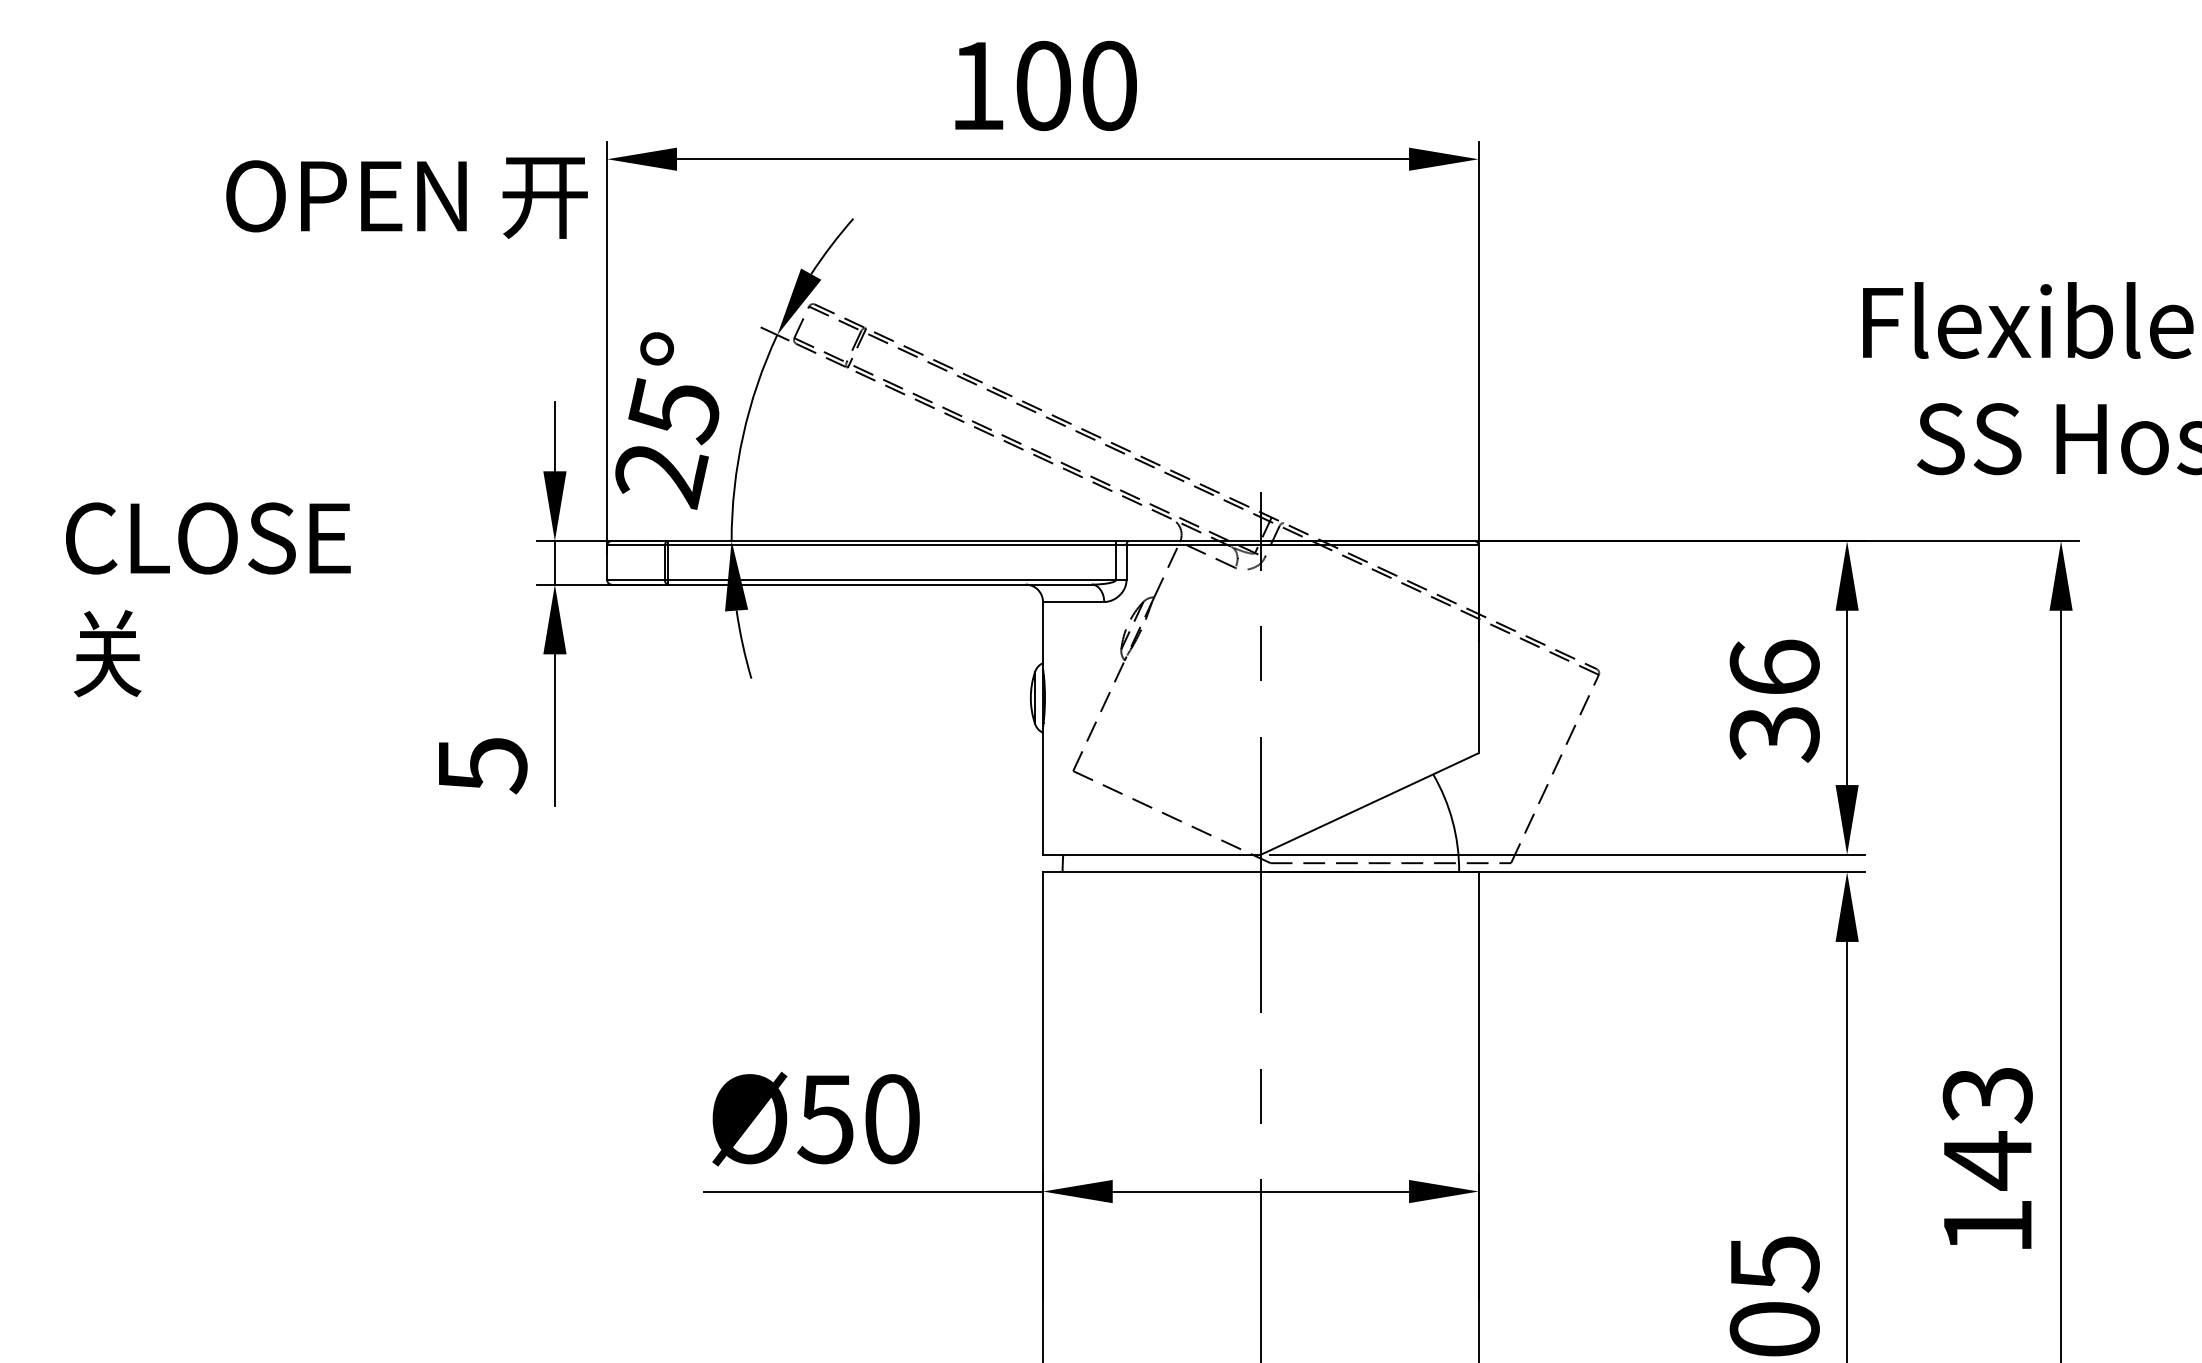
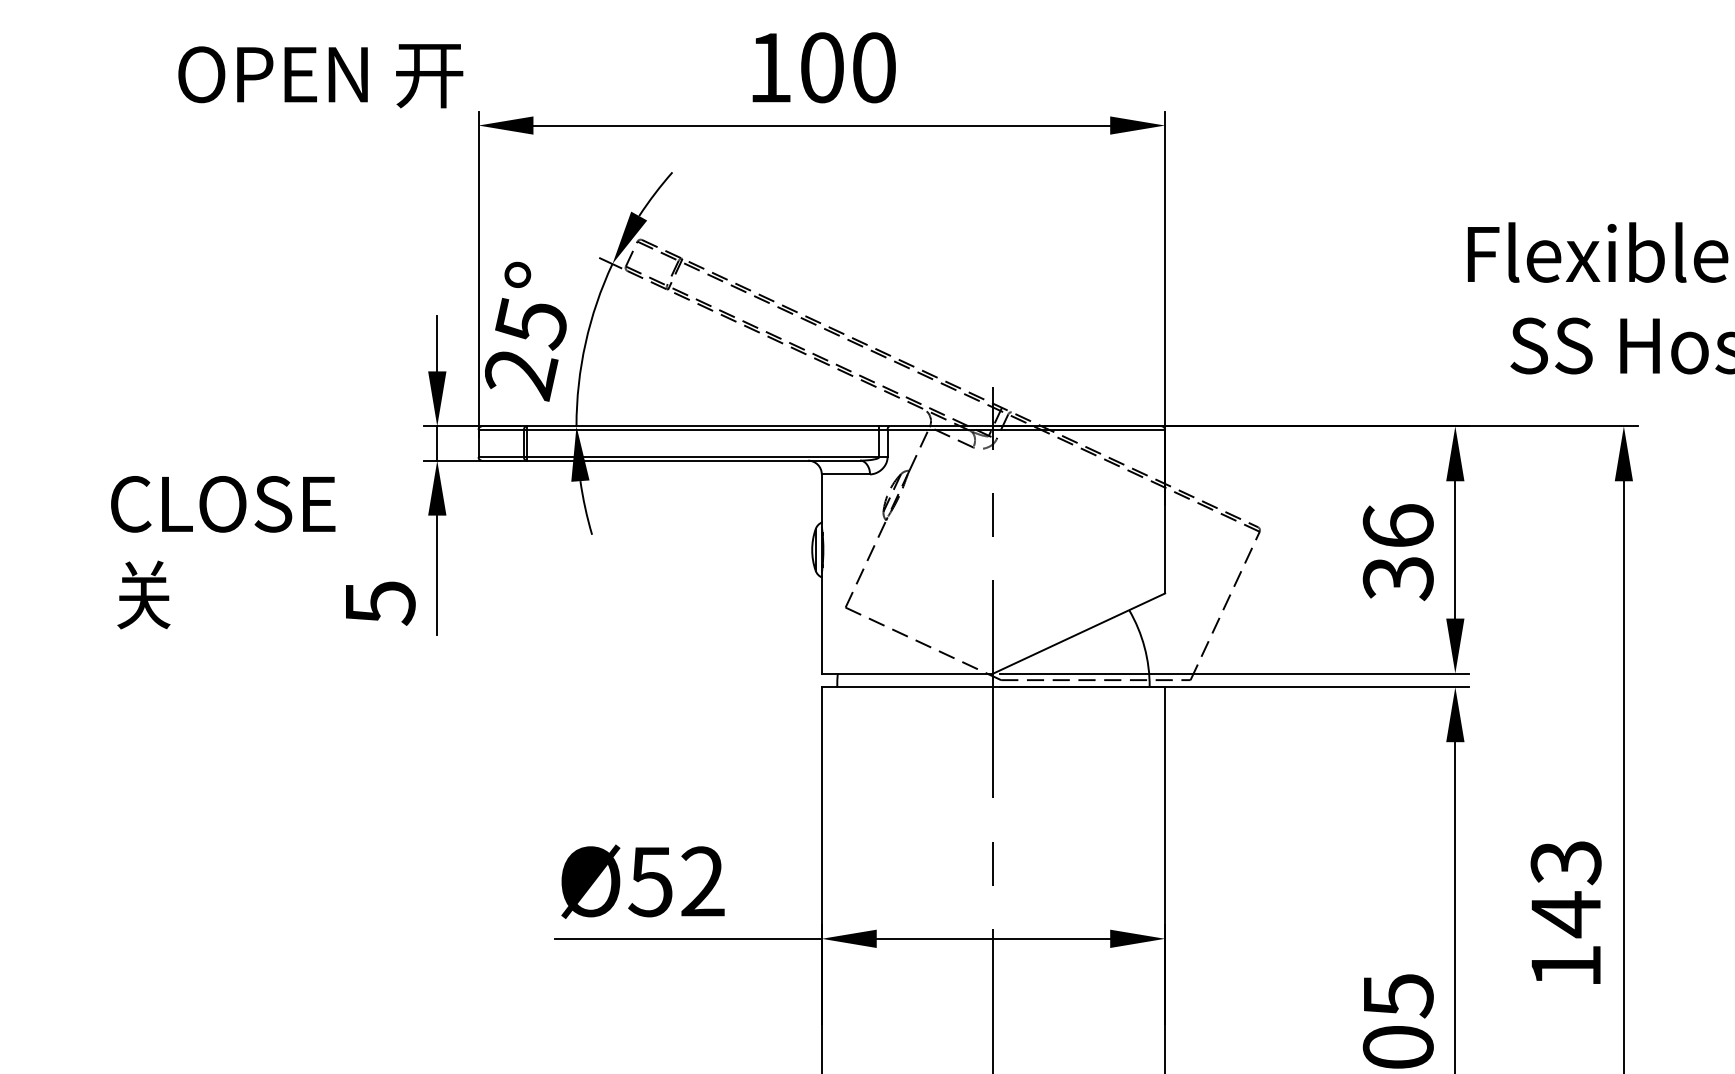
text: (406, 198) -> (320, 76), moved
text: (208, 599) -> (223, 552), moved
text: (891, 1118) -> (702, 881), Ø50 -> Ø52

